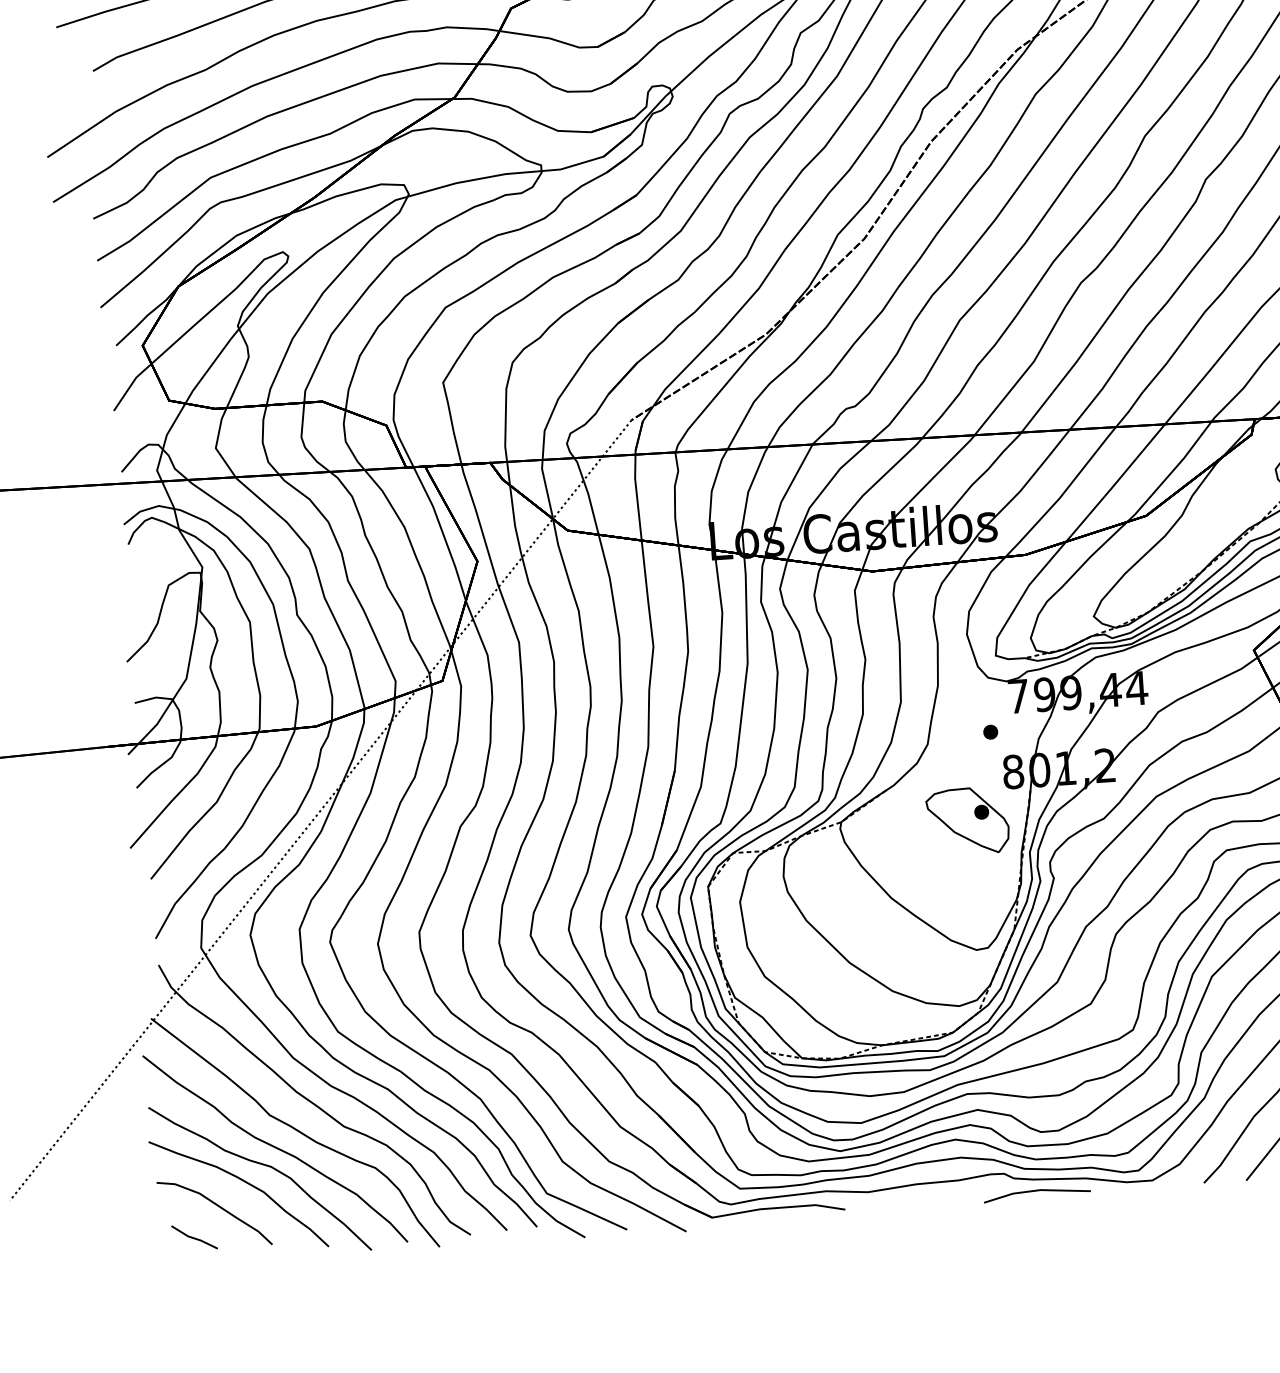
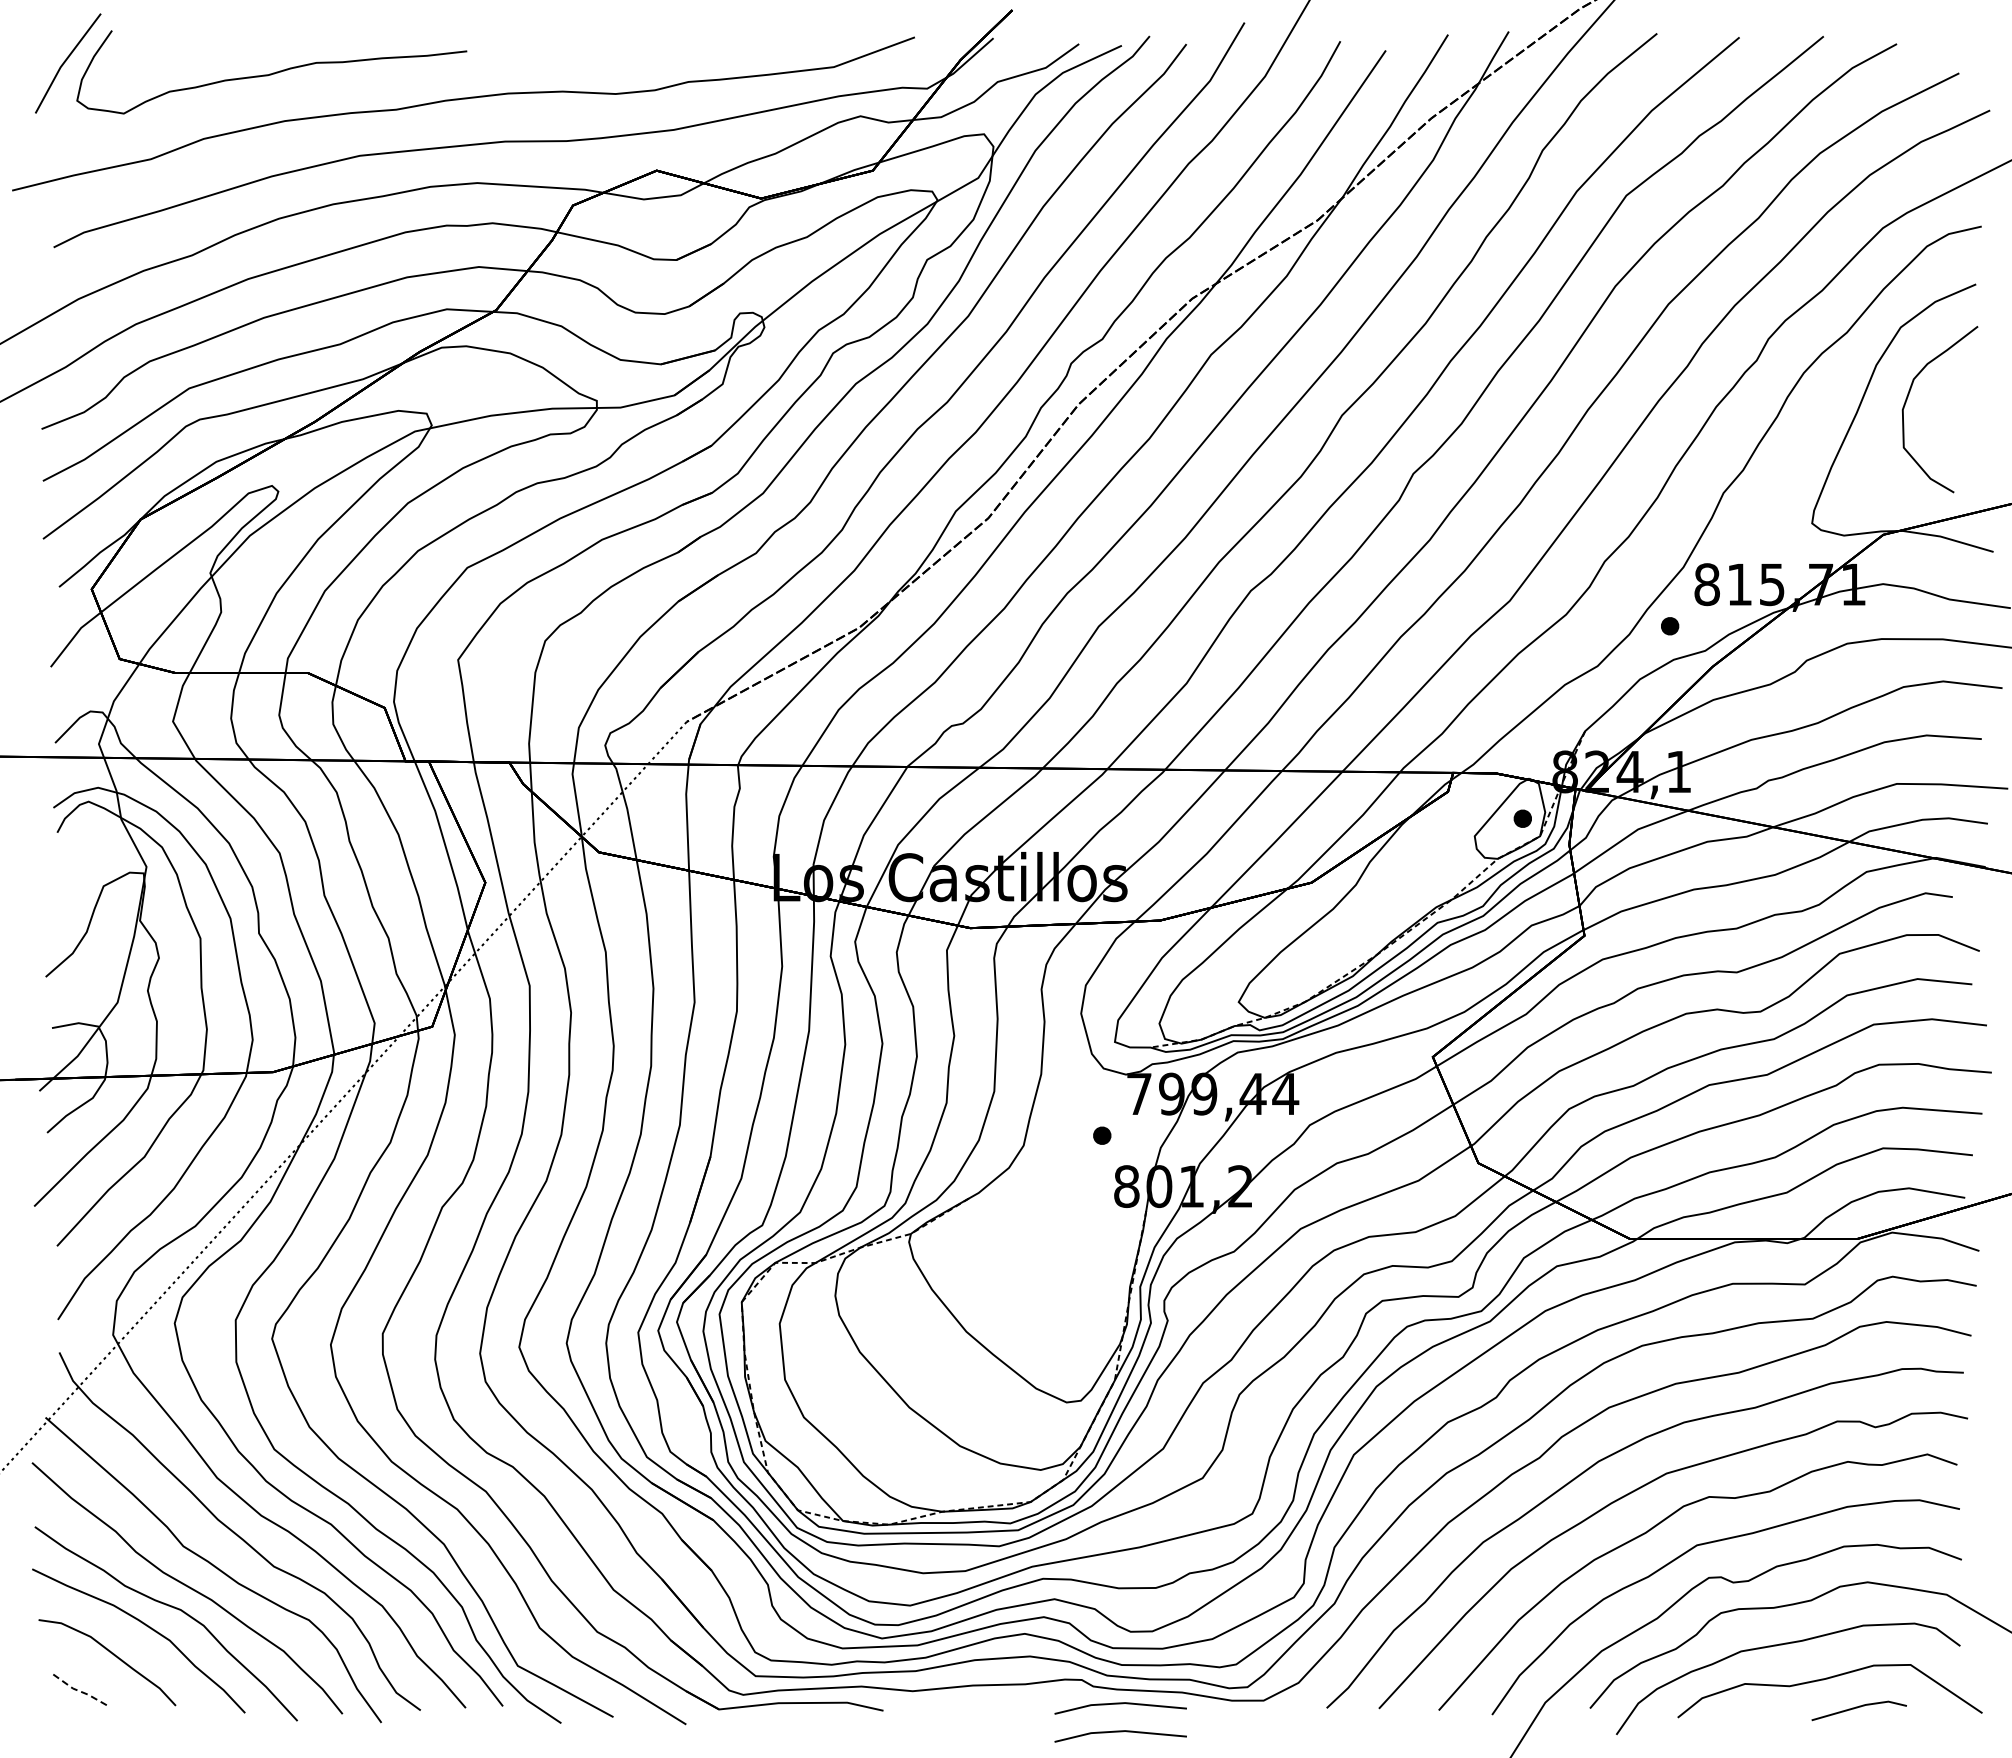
part: (967, 821) -> (1066, 1243), removed
line: (1038, 1214) -> (1120, 1732), added
line: (194, 1238) -> (80, 1691), solid -> dashed

